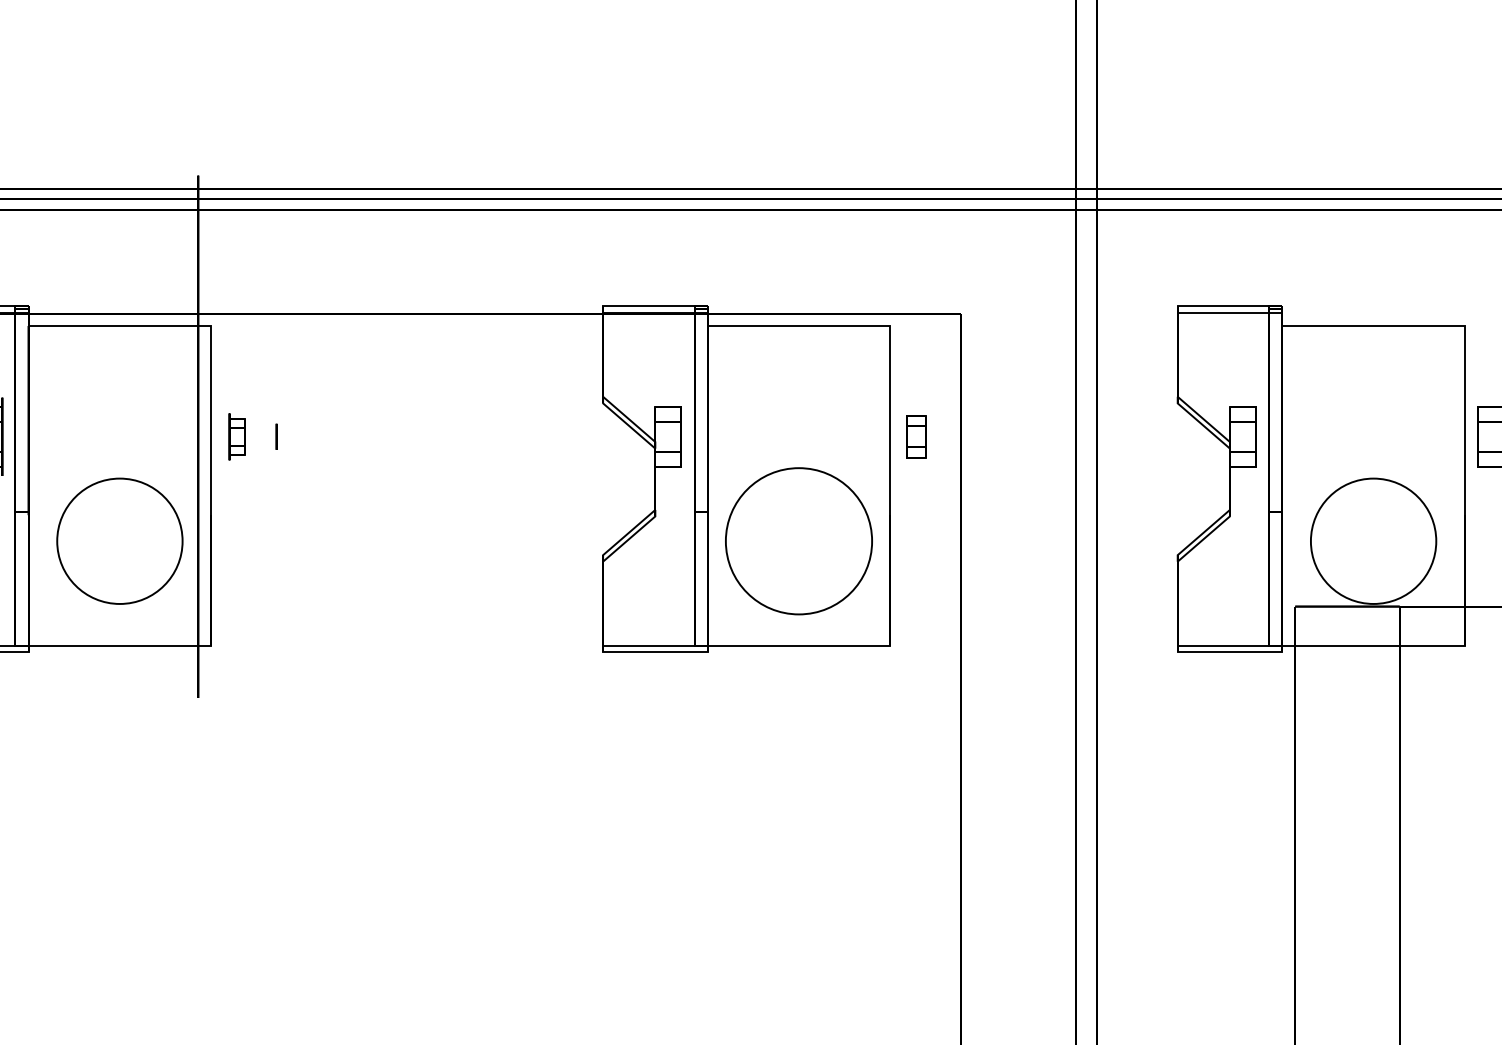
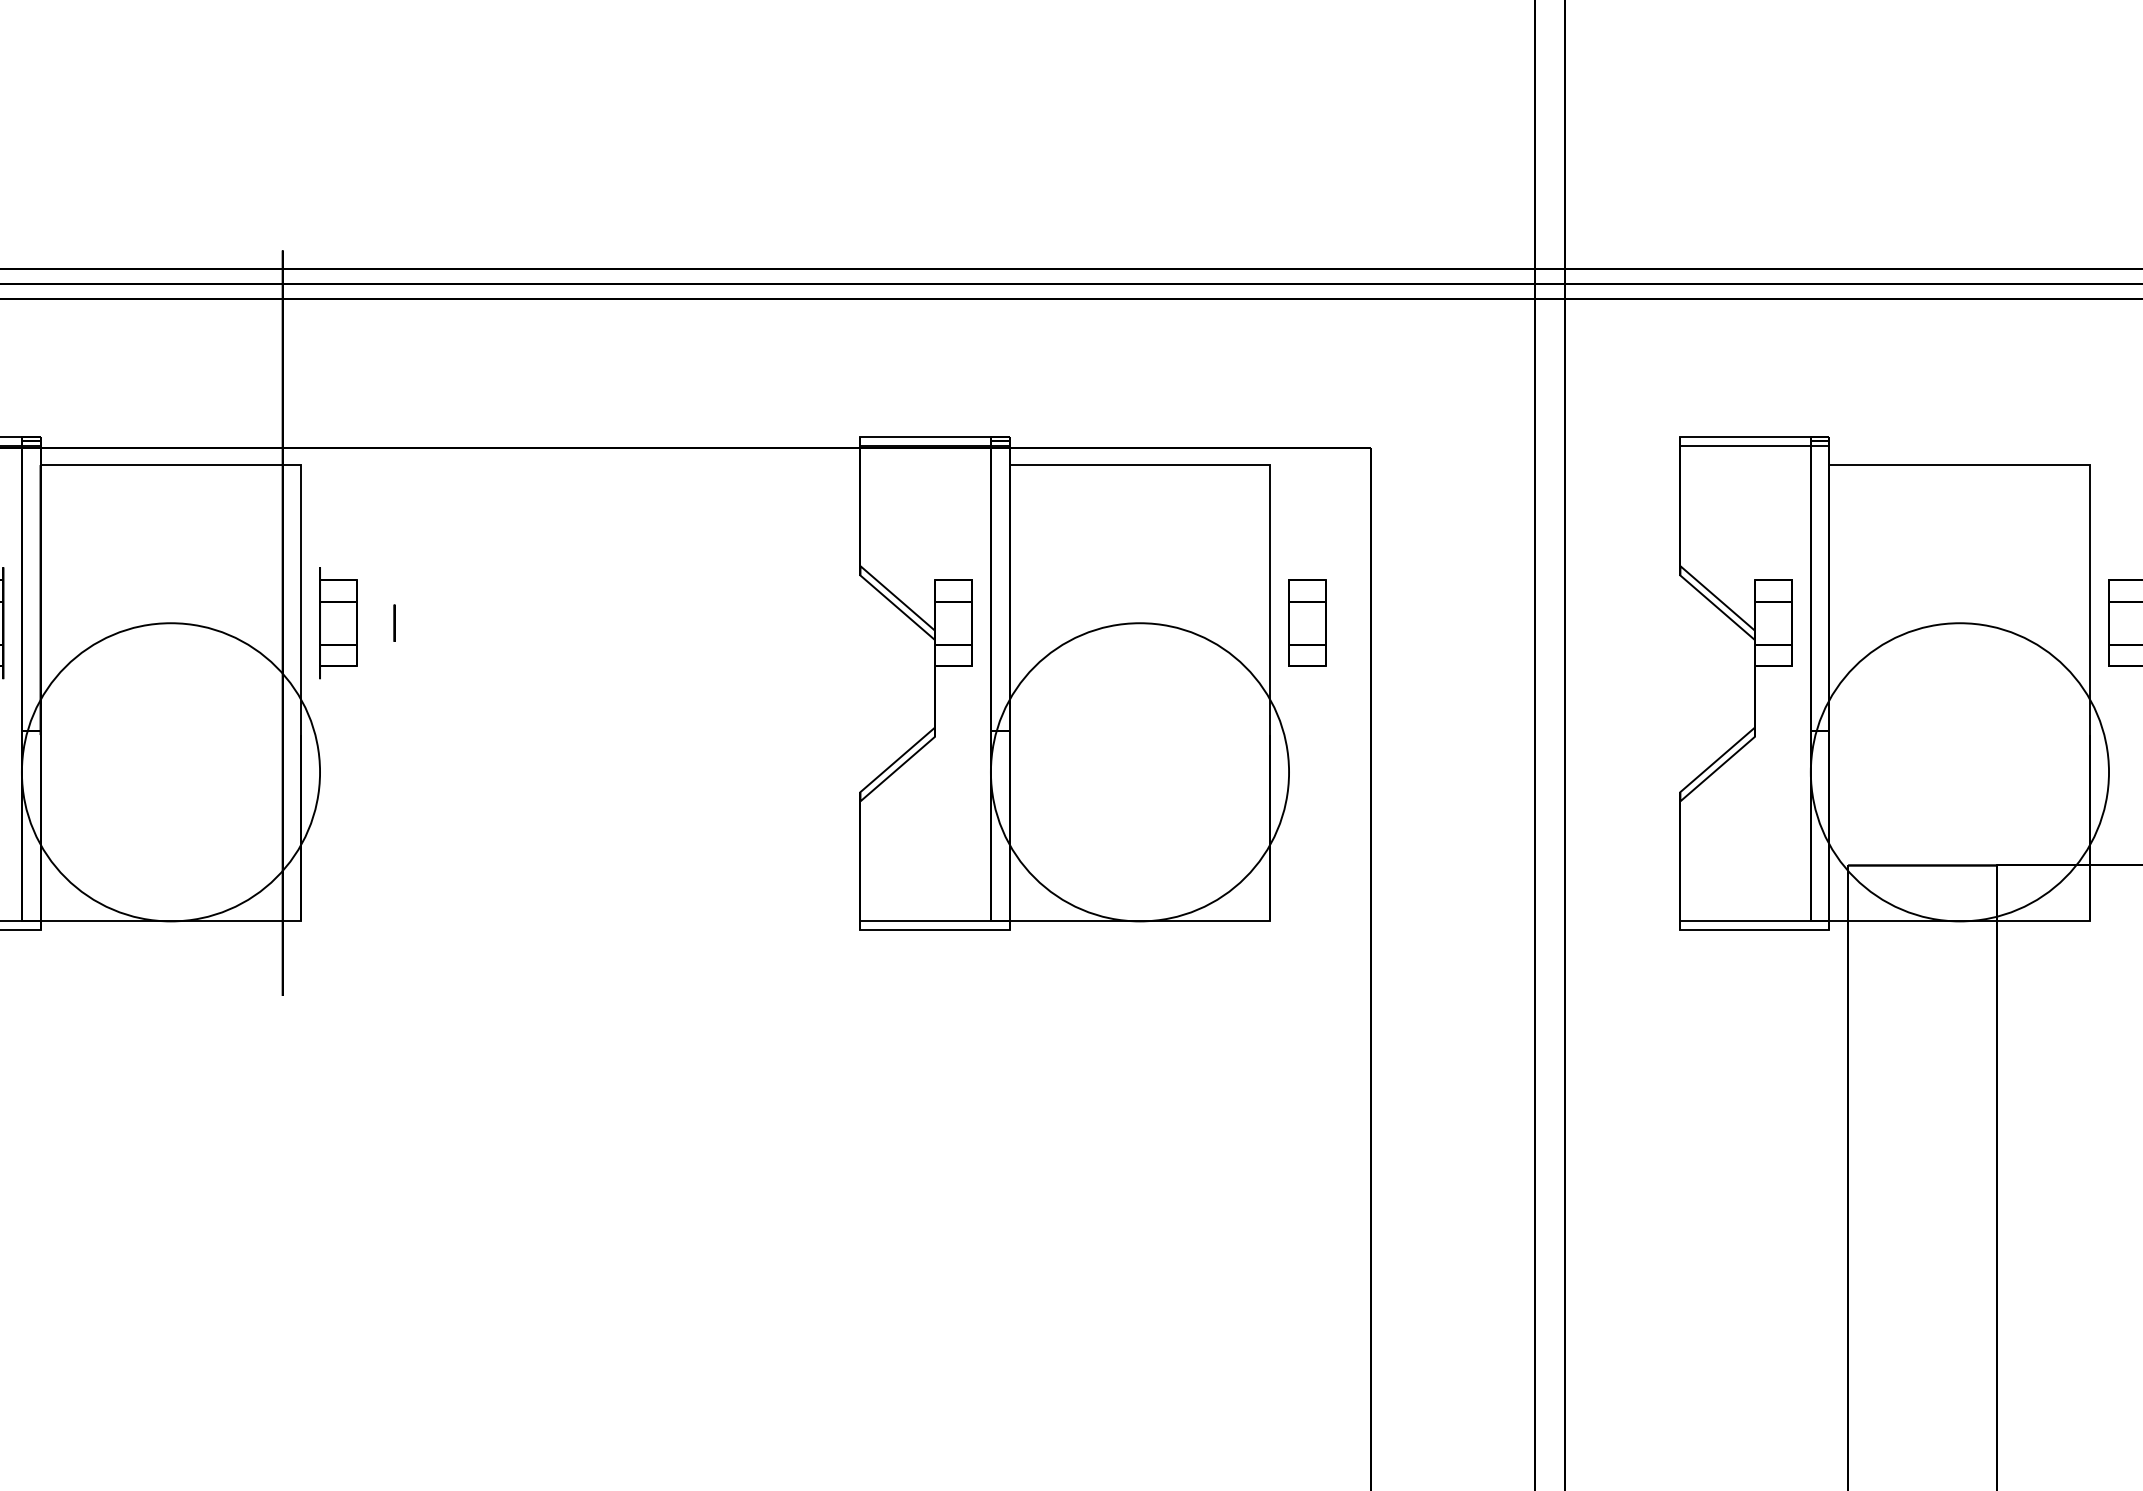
part: (916, 436) -> (1307, 622), size x1.43
part: (237, 437) -> (338, 623), size x1.67
circle: (119, 541) -> (170, 772), size x1.67
circle: (798, 541) -> (1139, 772), size x1.43
circle: (1373, 541) -> (1959, 772), size x1.67

